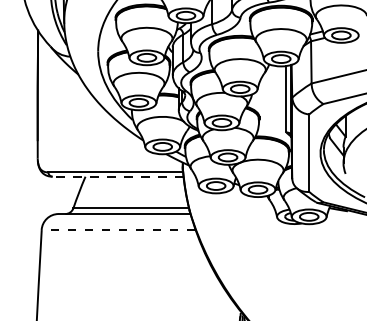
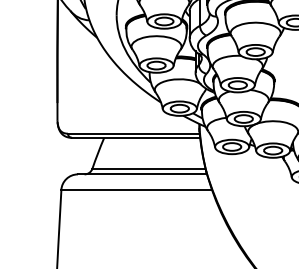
line: (117, 176) -> (135, 137), dashed -> solid
line: (118, 230) -> (136, 190), dashed -> solid

